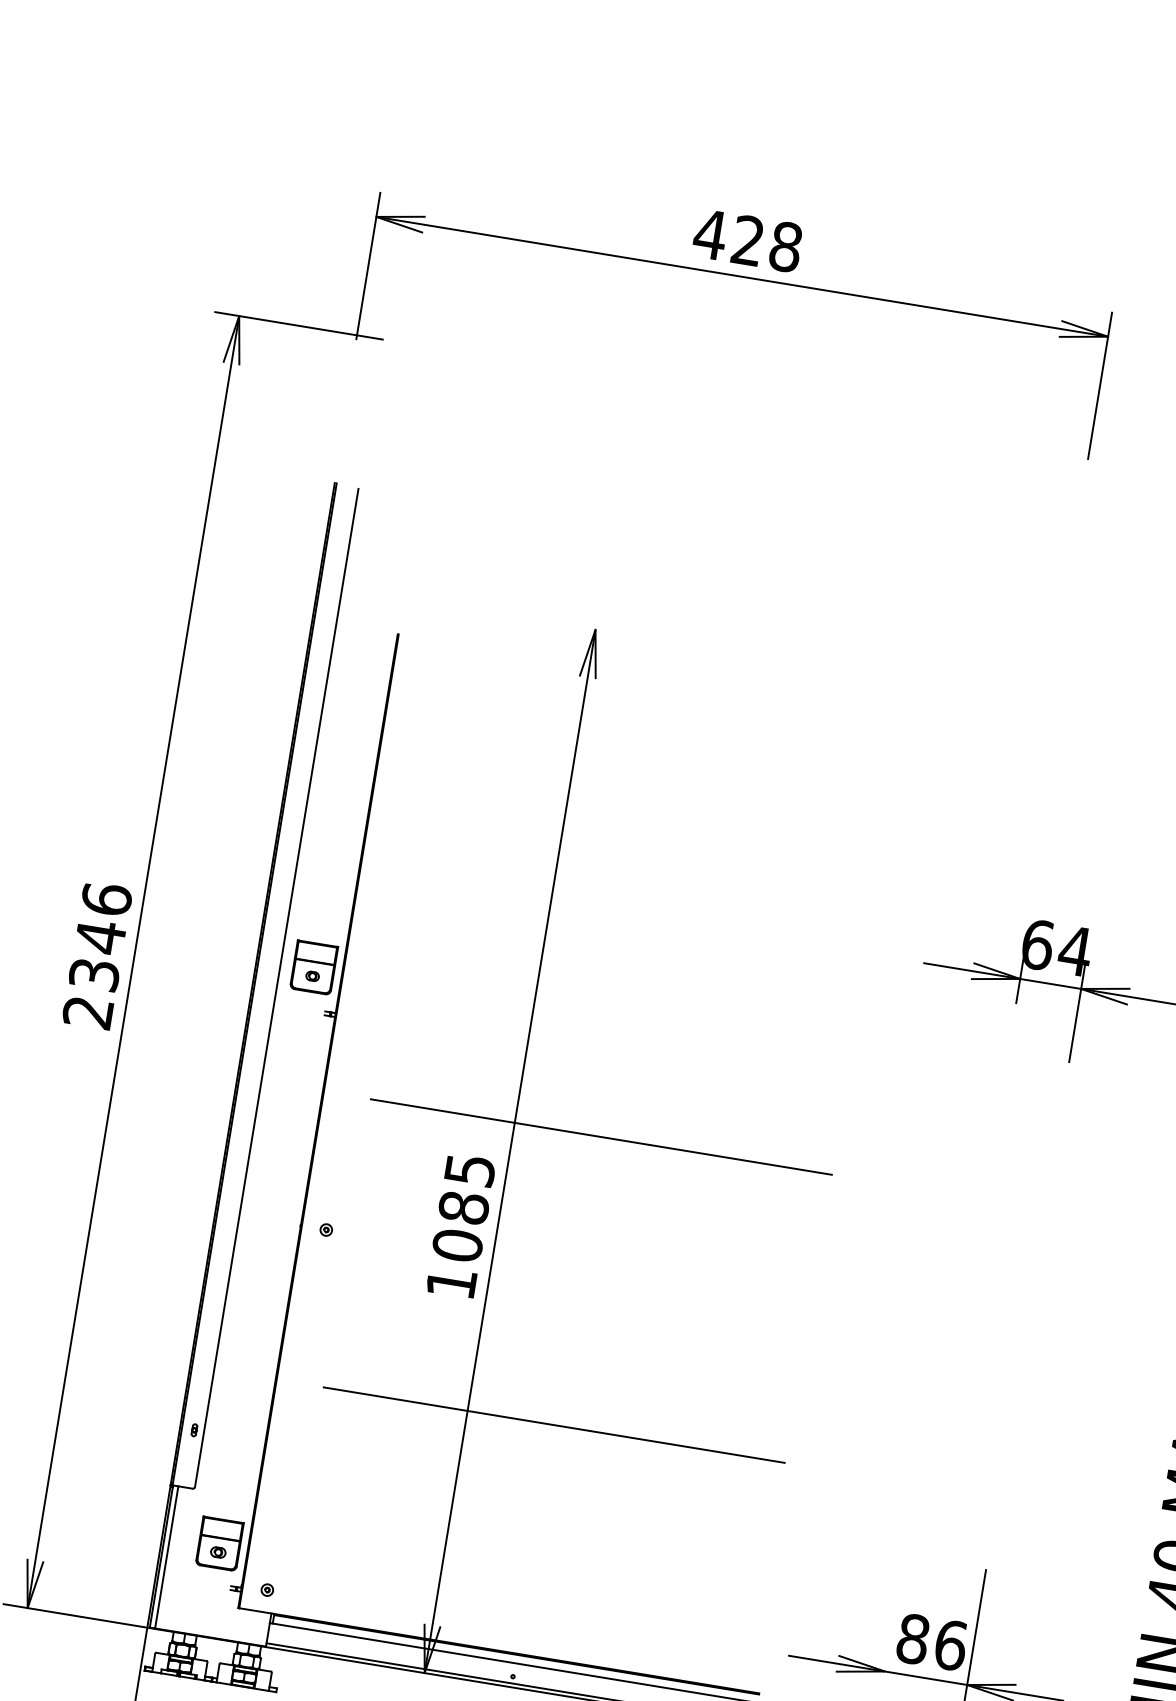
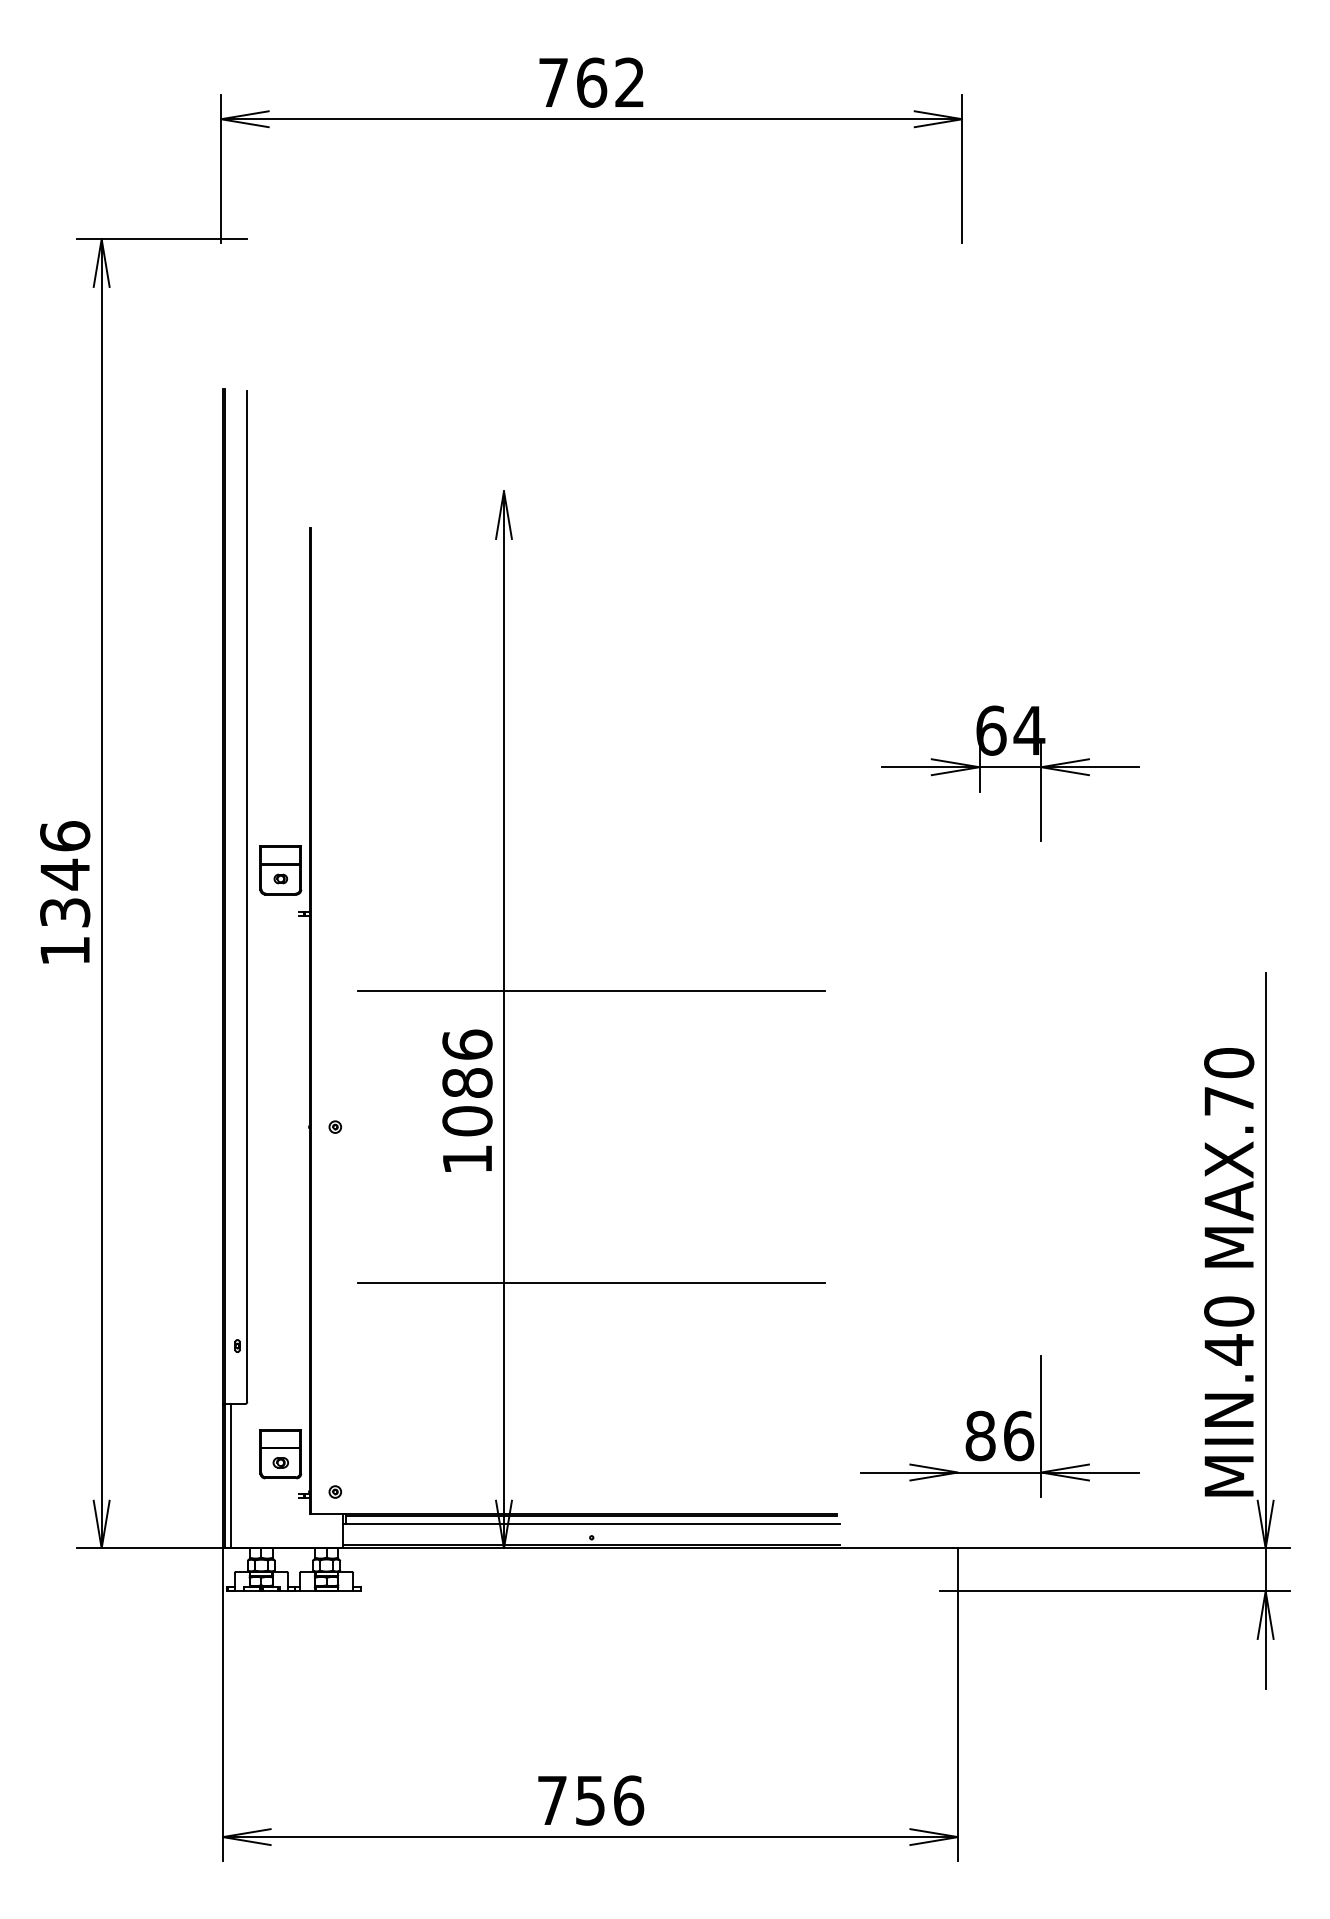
text: (747, 240) -> (591, 82), 428 -> 762
text: (87, 1012) -> (64, 951), 2346 -> 1346
text: (470, 1169) -> (467, 1044), 1085 -> 1086

